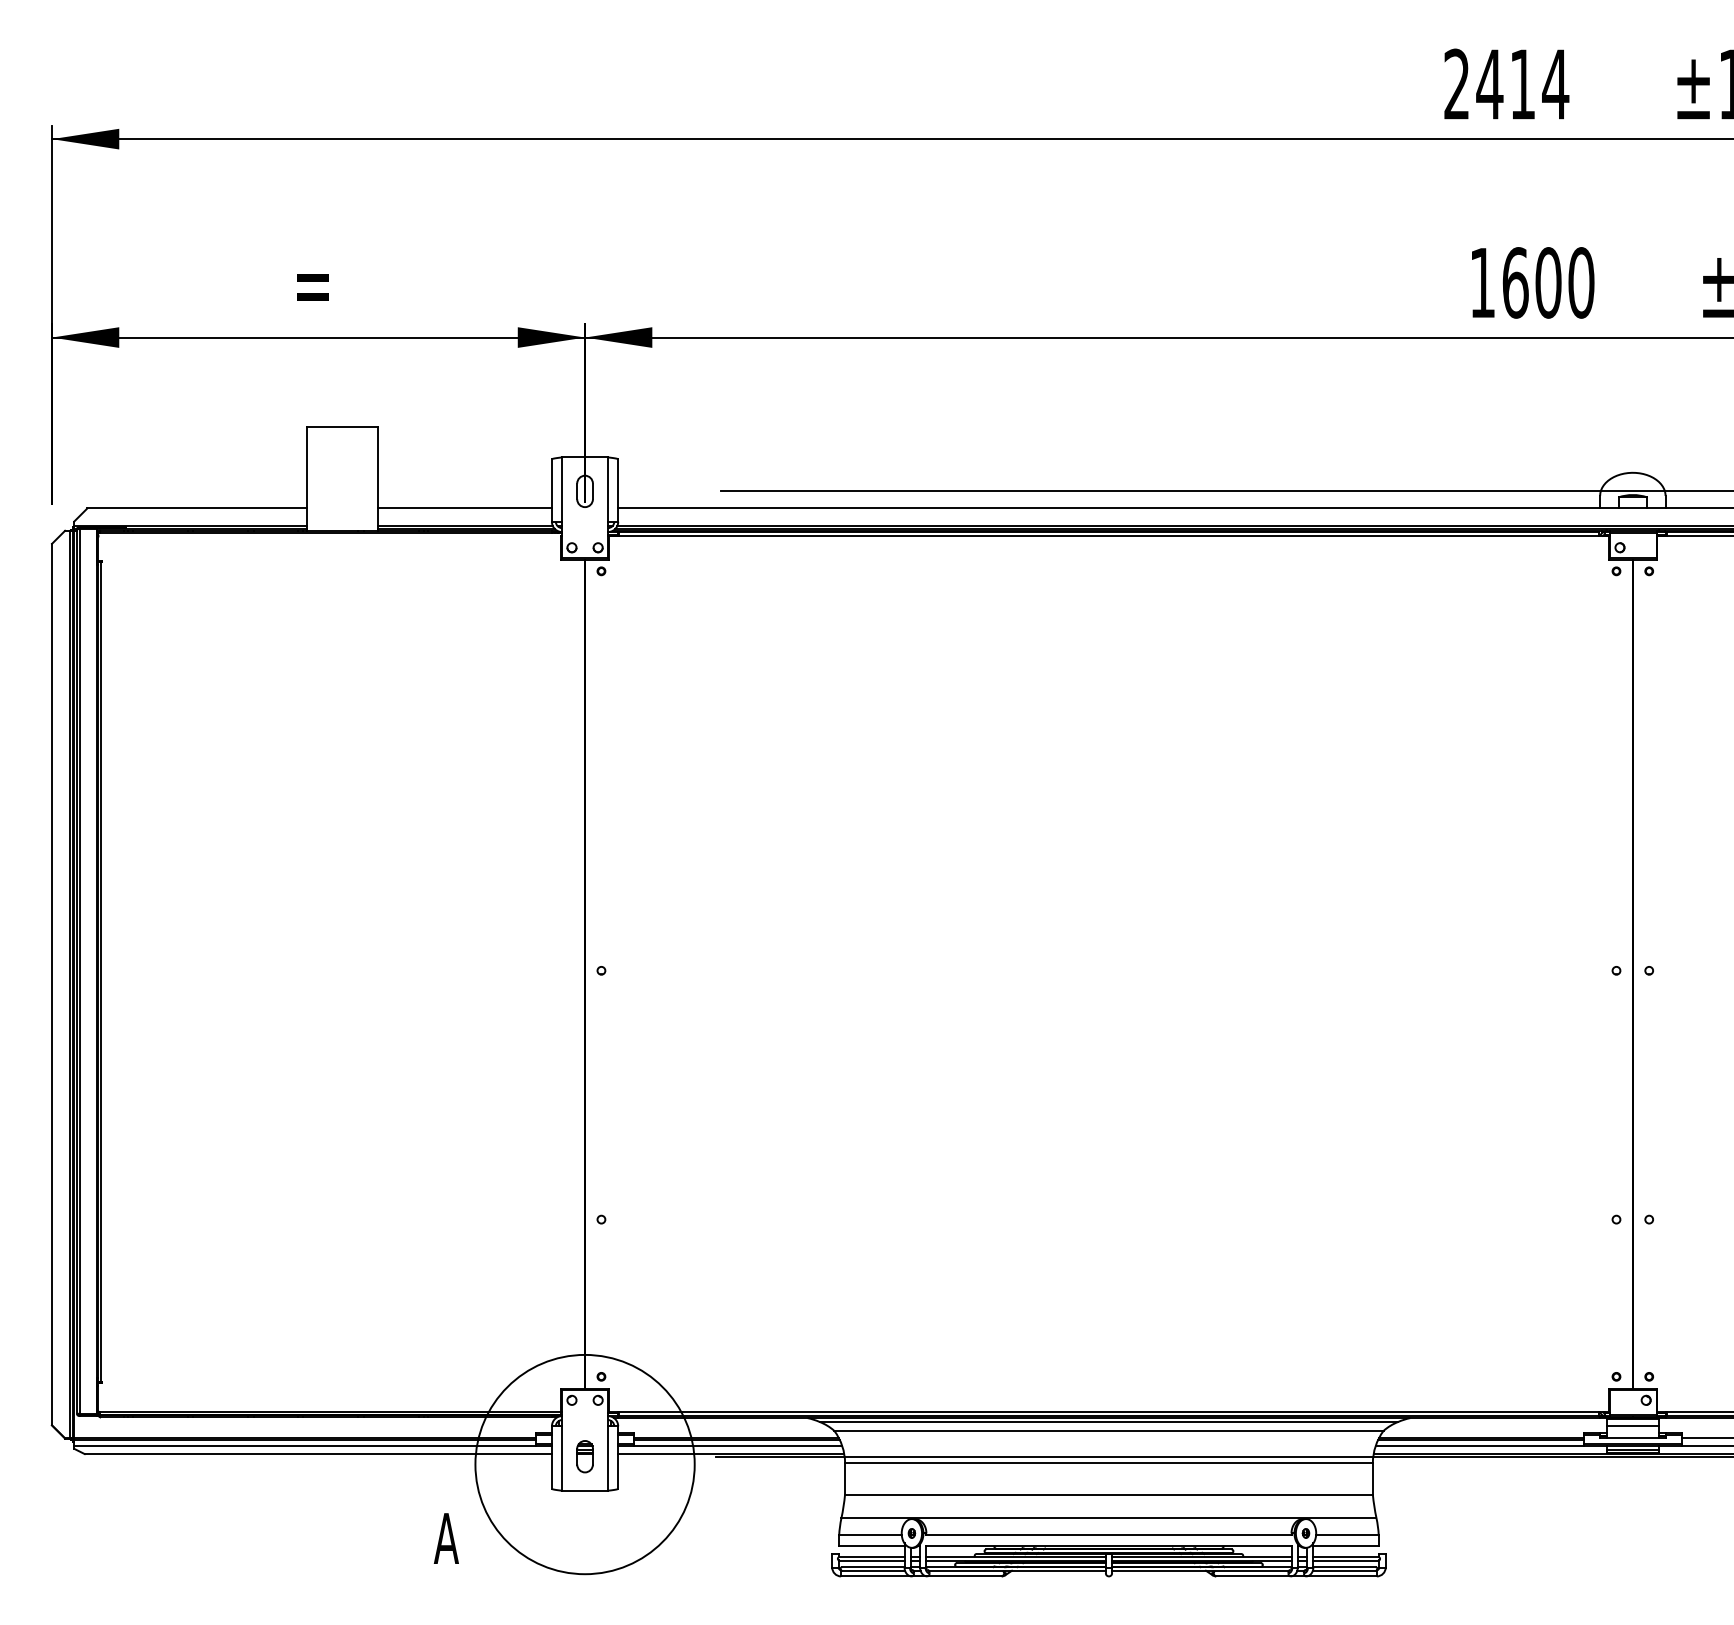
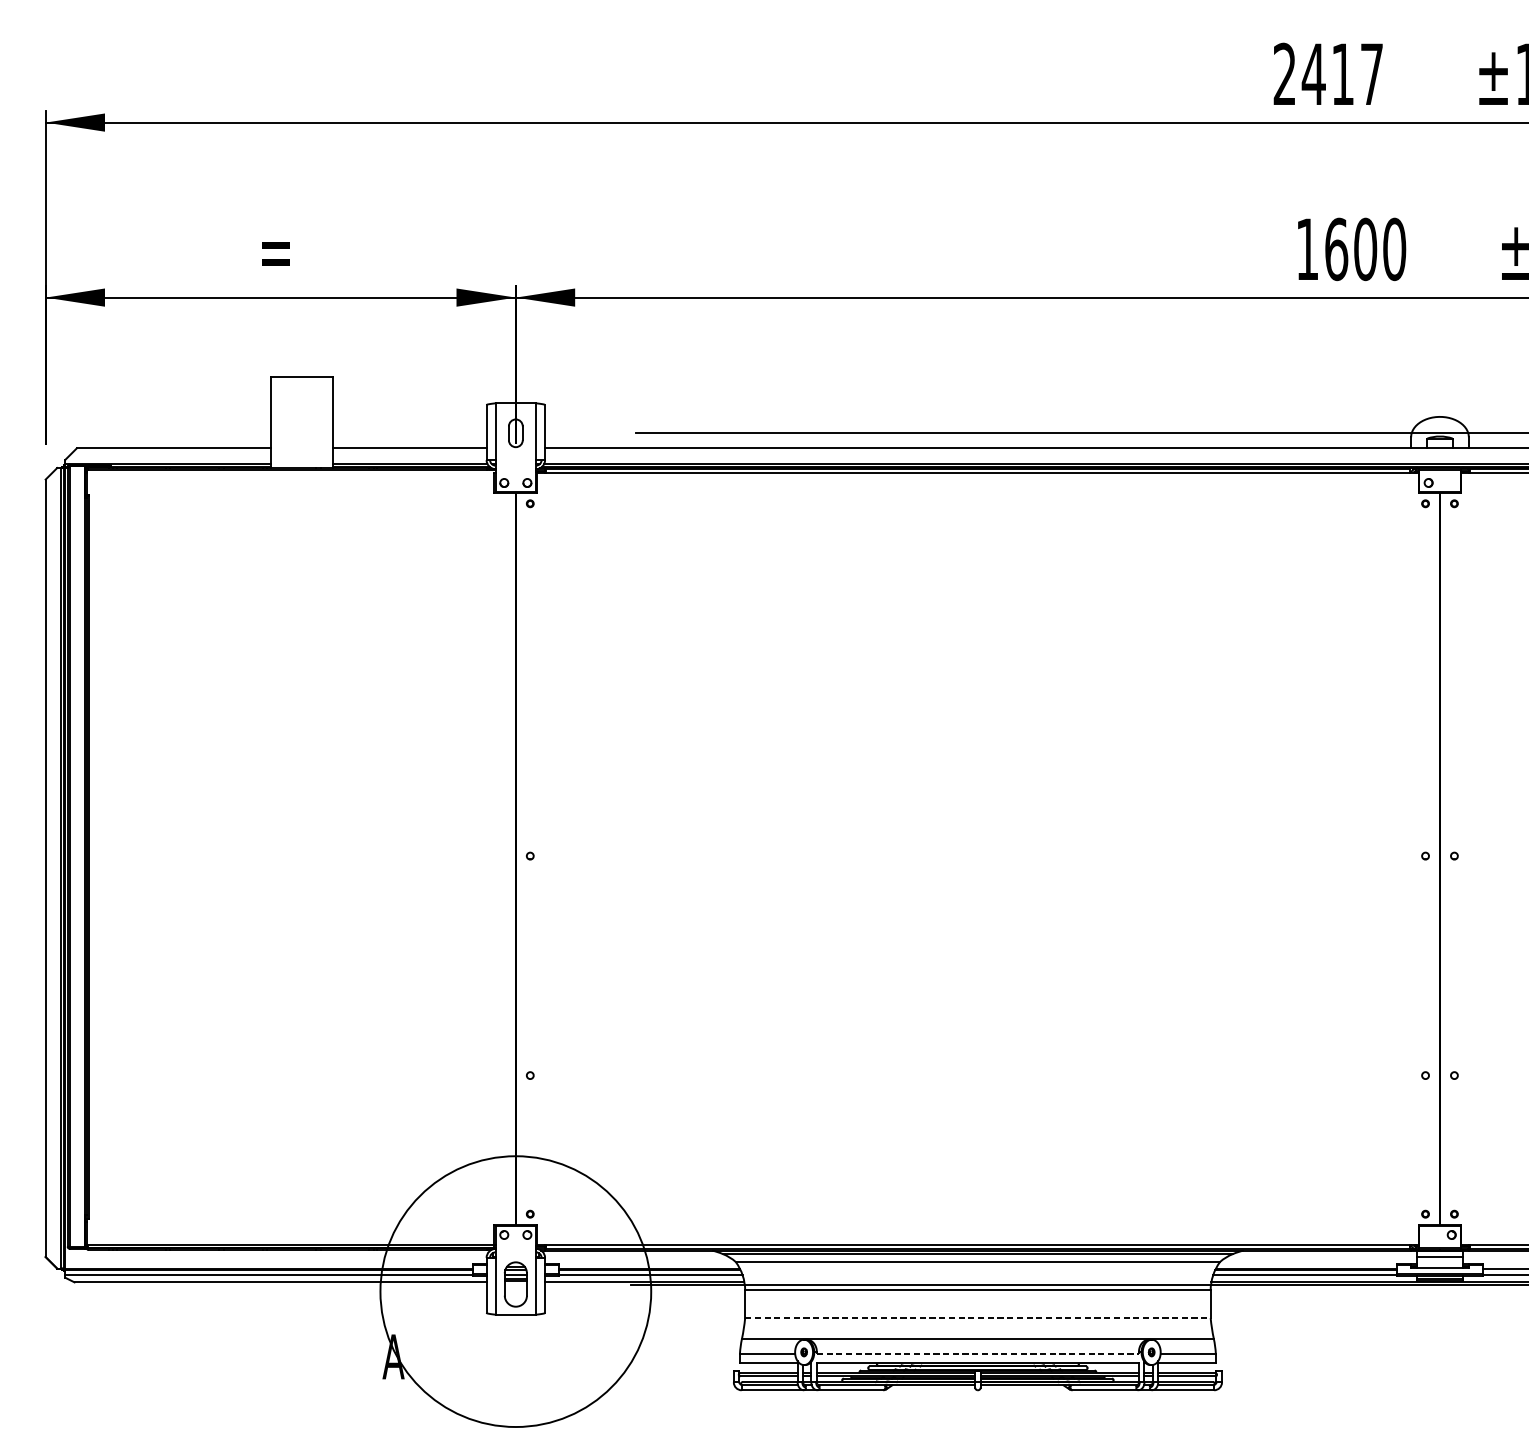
text: (1555, 84) -> (1371, 74), 2414 -> 2417
part: (584, 1456) -> (515, 1284), size x1.6
circle: (584, 1464) -> (515, 1291), size x1.4
line: (1108, 1494) -> (977, 1318), solid -> dashed
line: (1108, 1535) -> (977, 1354), solid -> dashed

